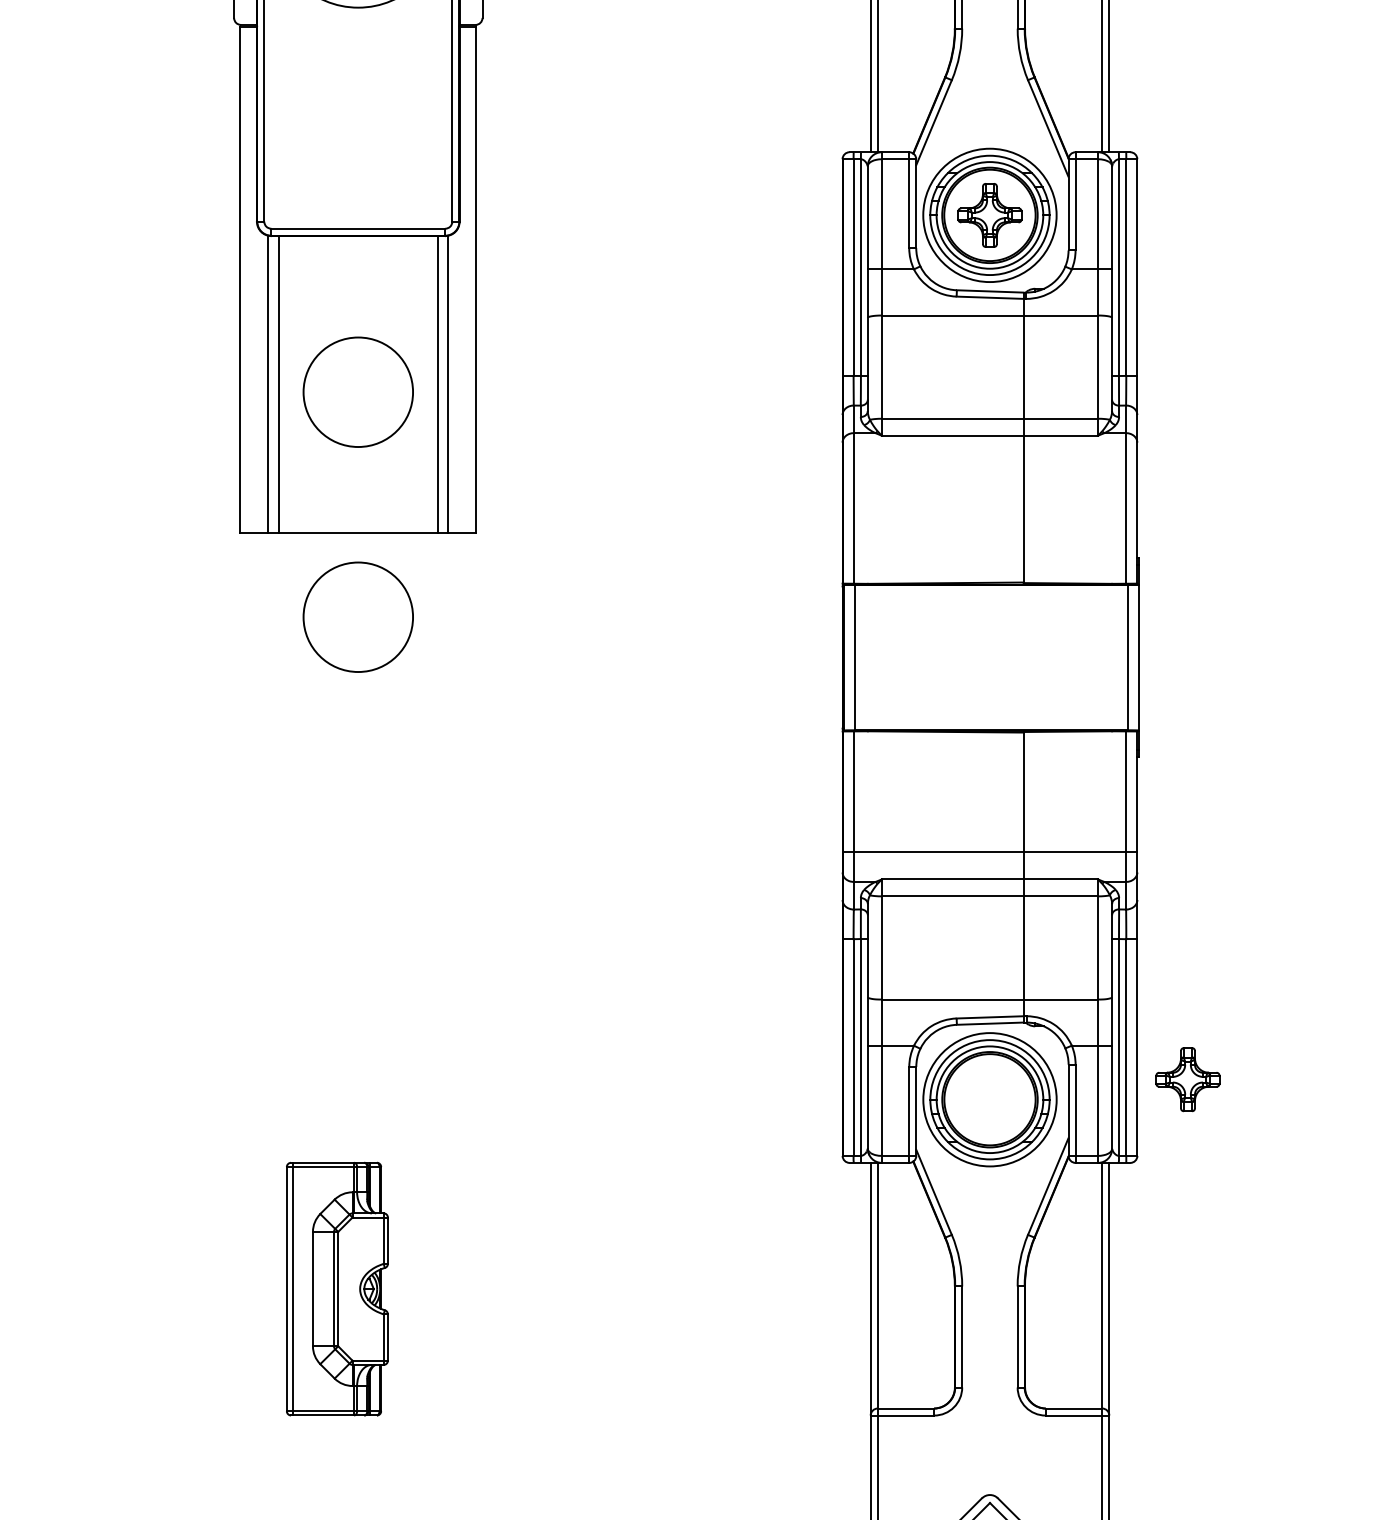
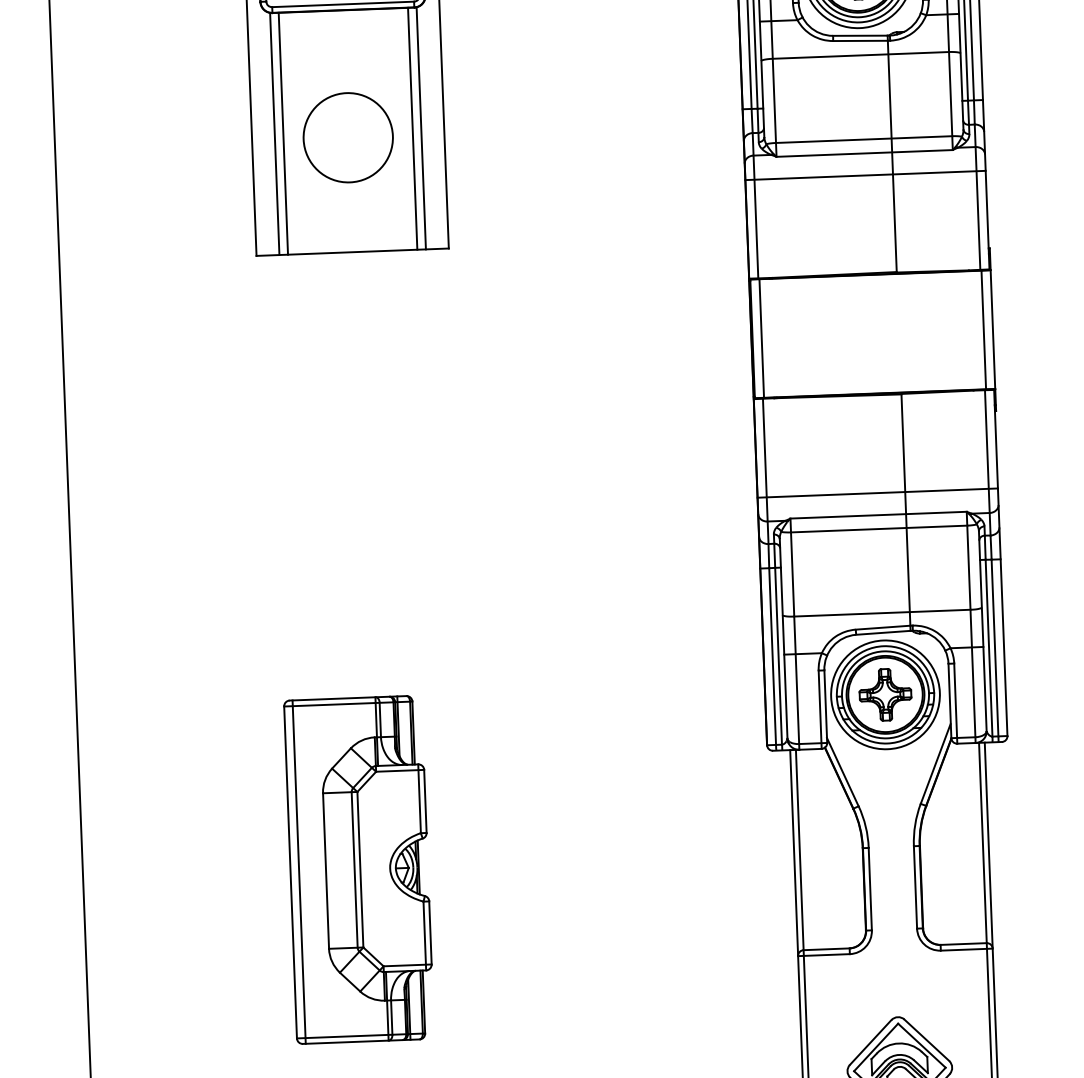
line: (989, 462) -> (865, 175), added
circle: (357, 616) -> (354, 320), removed
part: (1187, 1079) -> (885, 694), moved
part: (337, 1288) -> (359, 869), size x1.67

